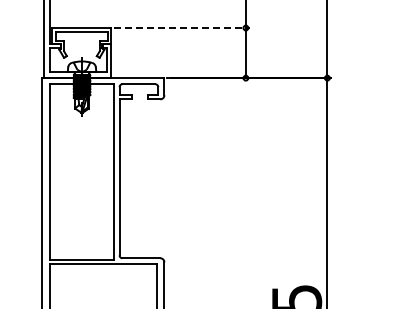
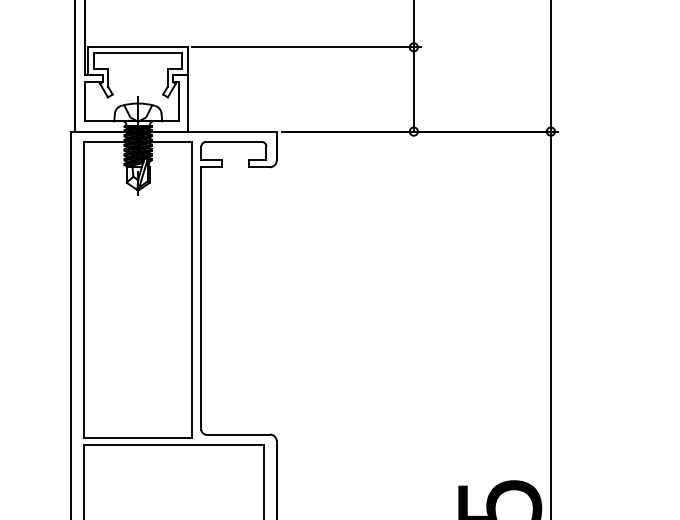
line: (182, 28) -> (307, 48), dashed -> solid

